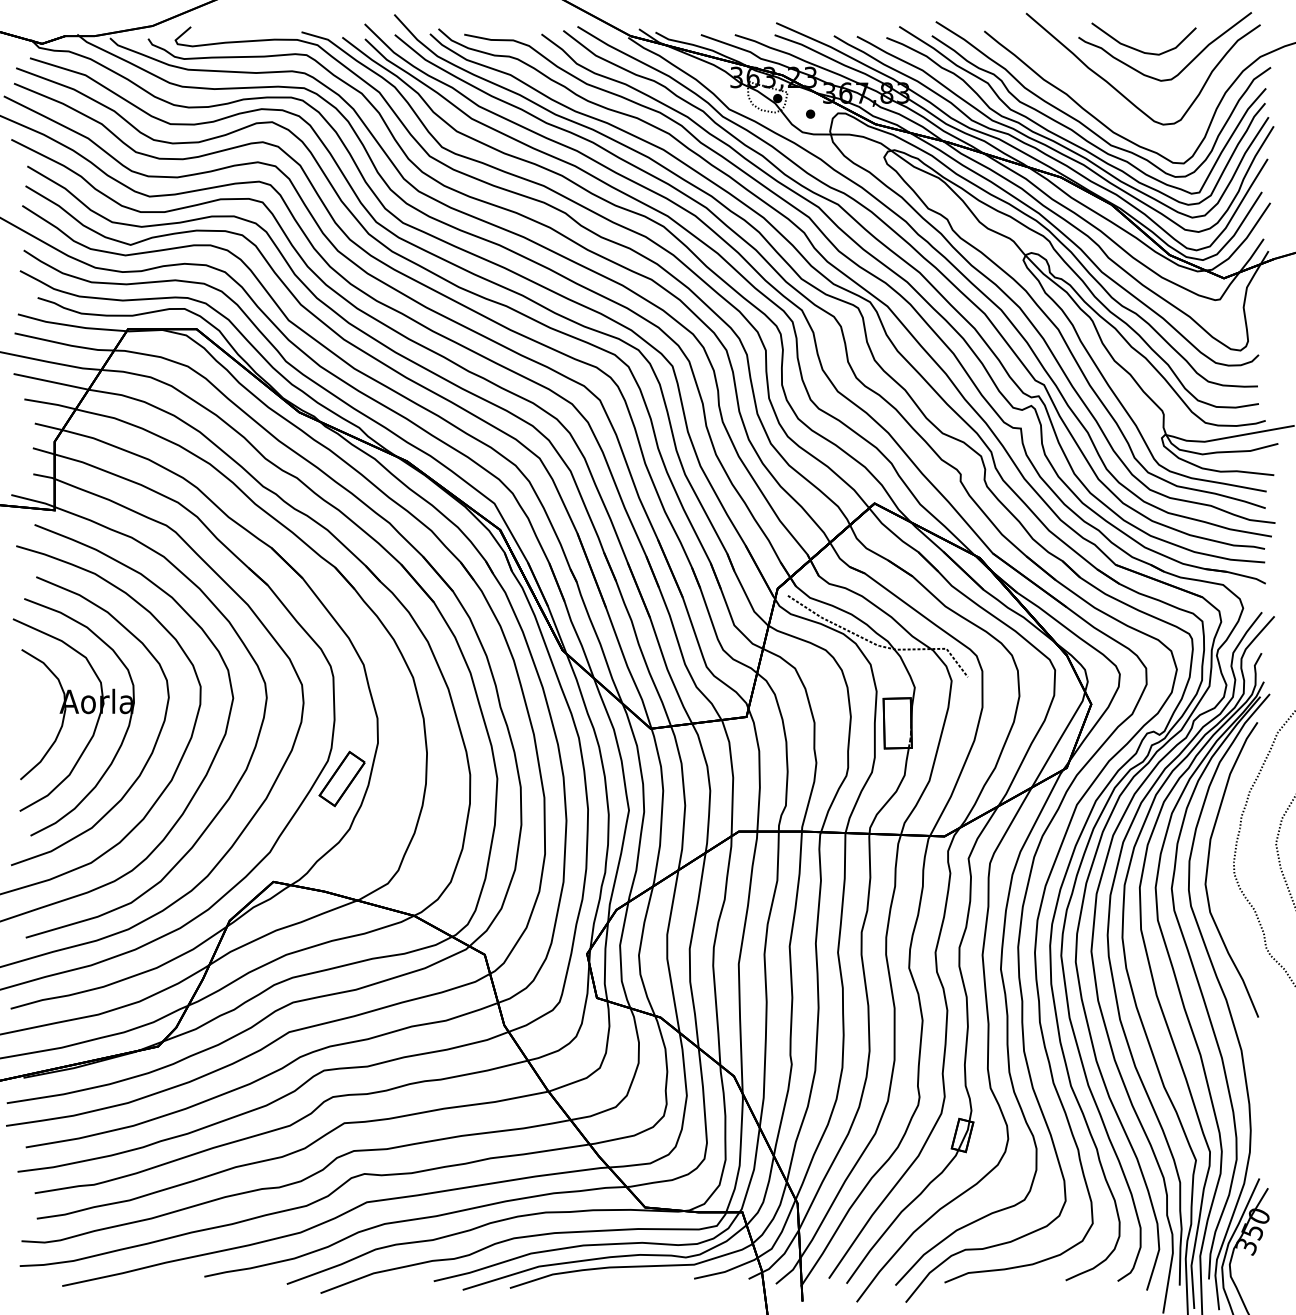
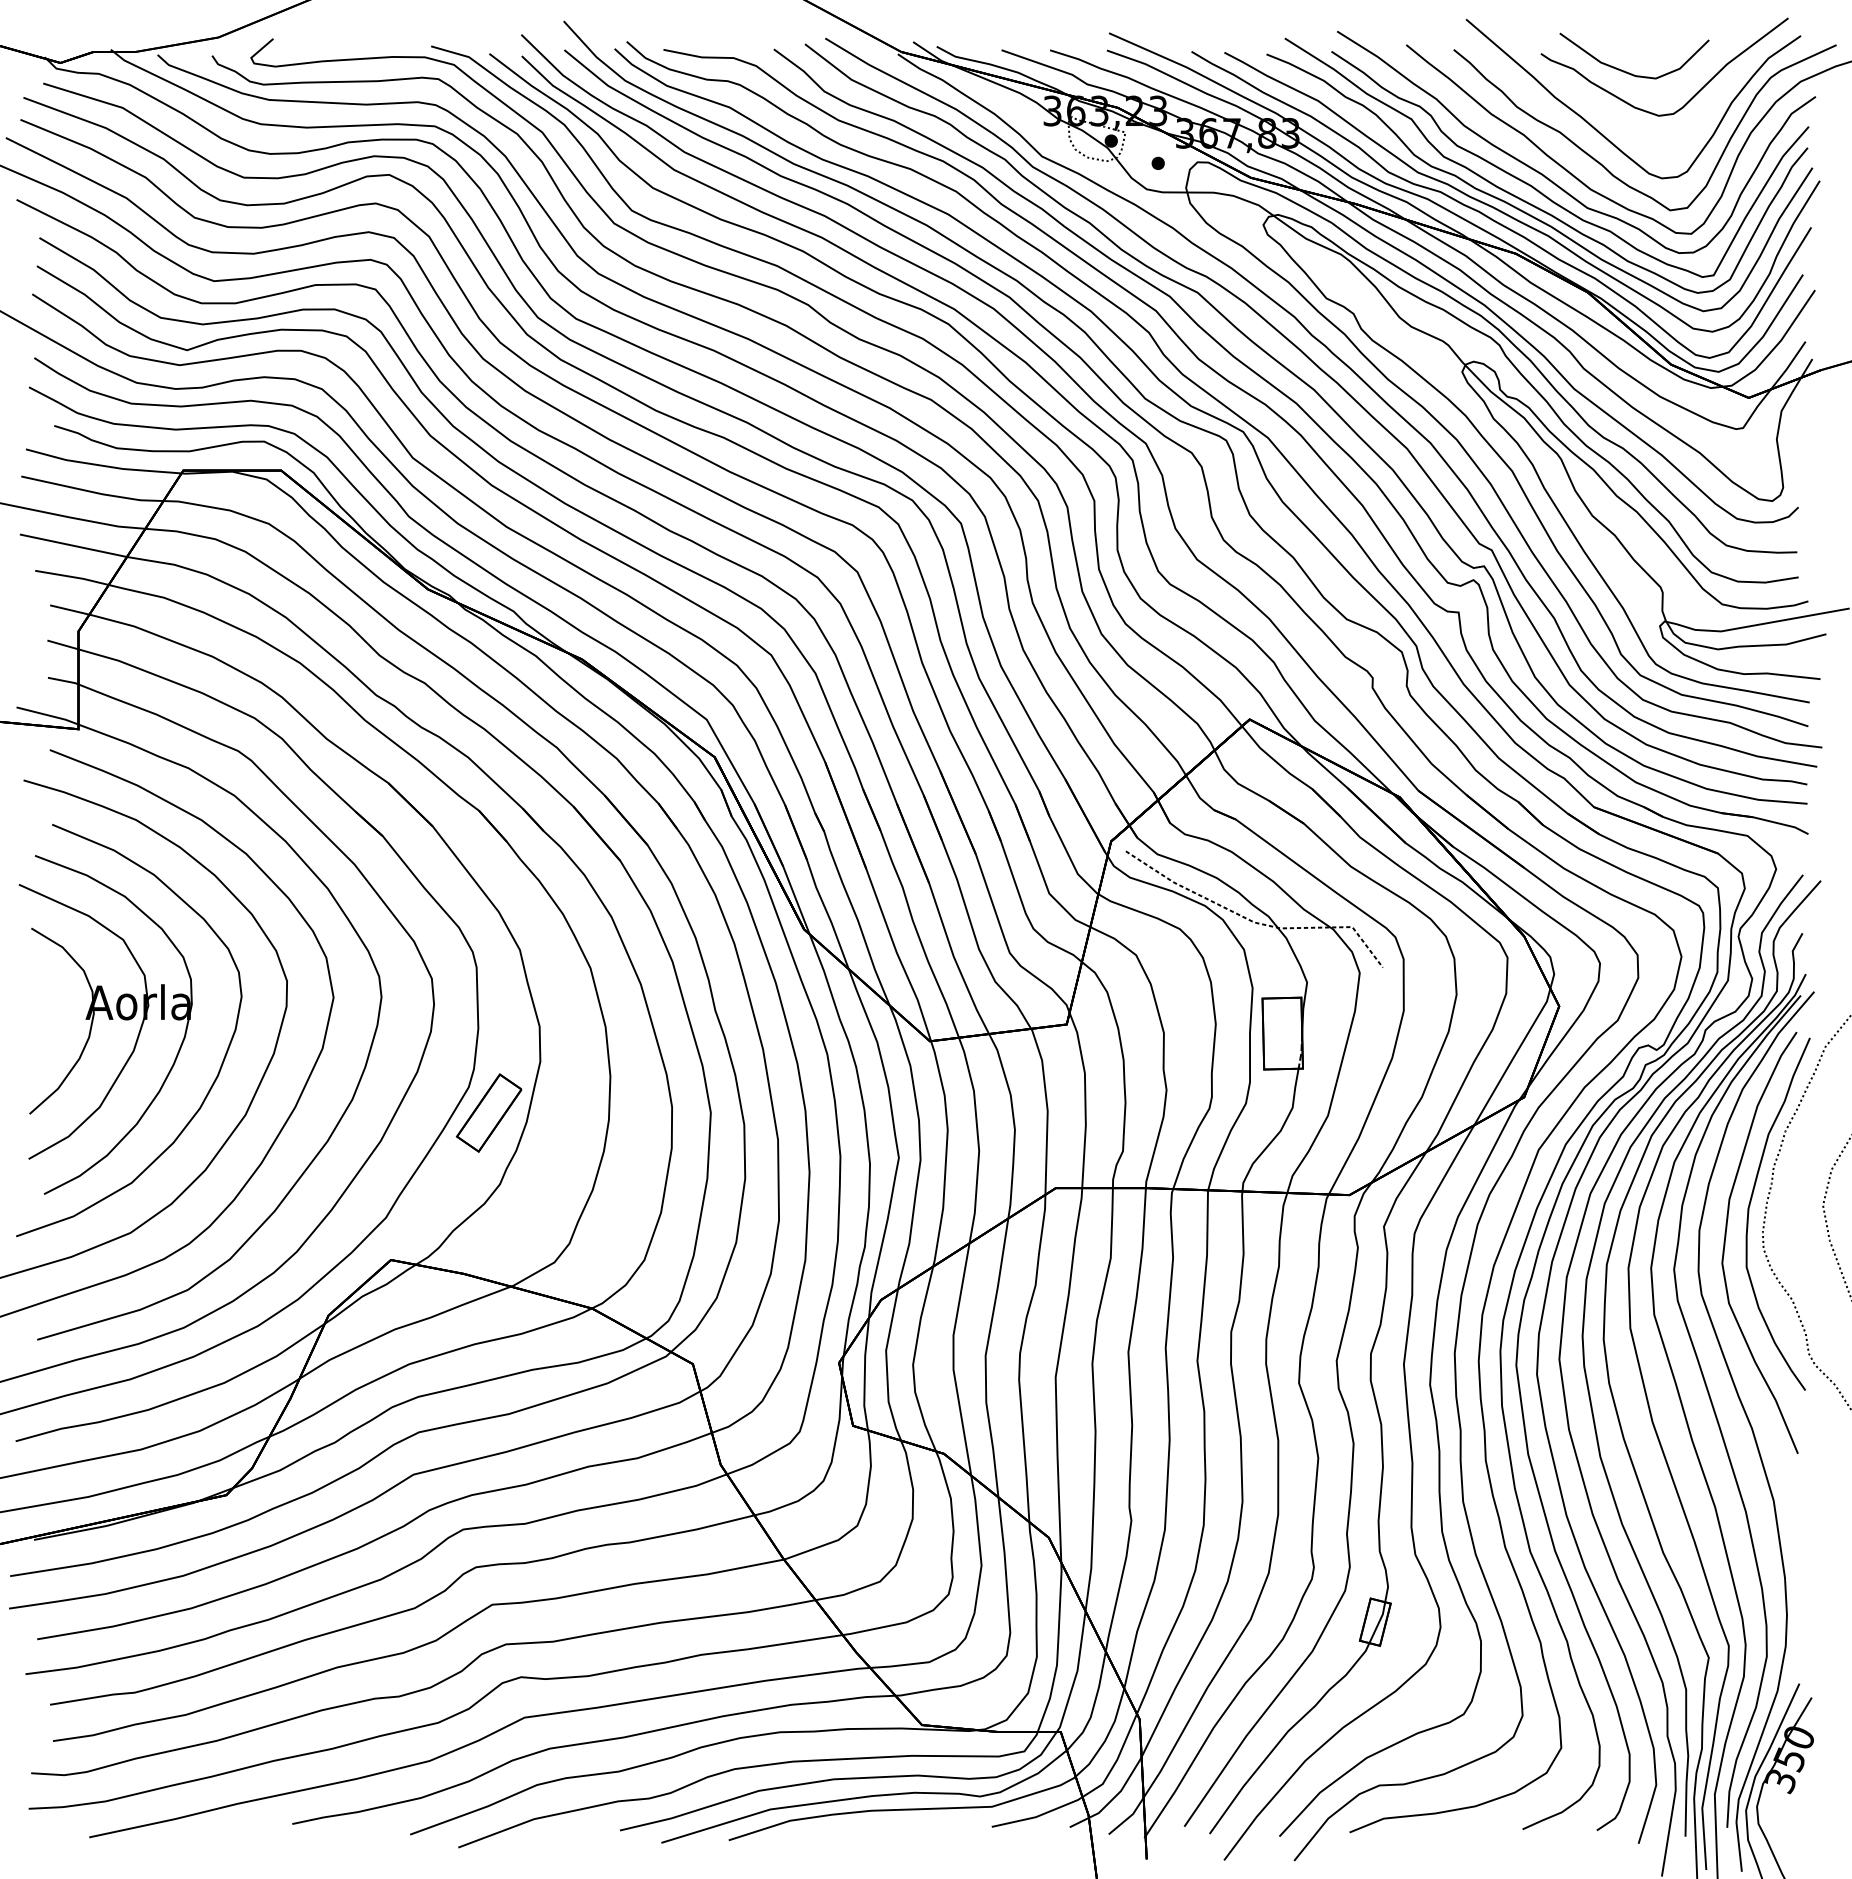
curve: (1124, 117) -> (1606, 167), added
curve: (1224, 849) -> (1749, 1213), added

